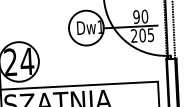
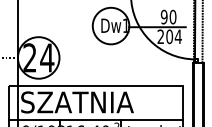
text: (150, 34) -> (177, 36), 205 -> 204

